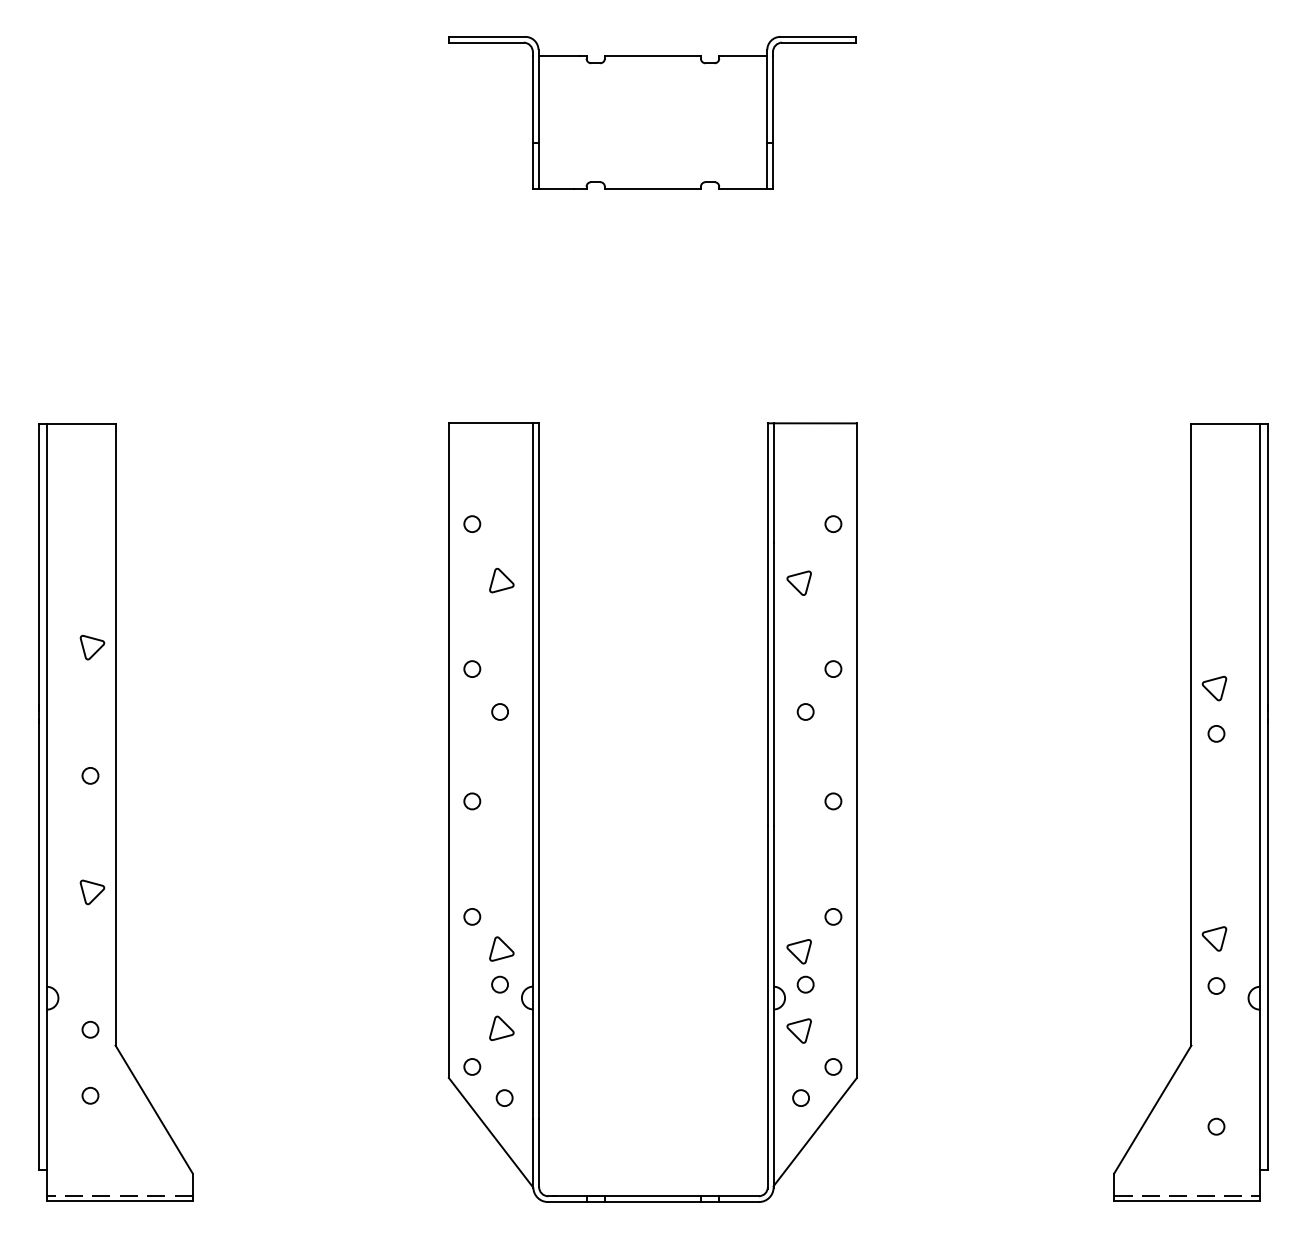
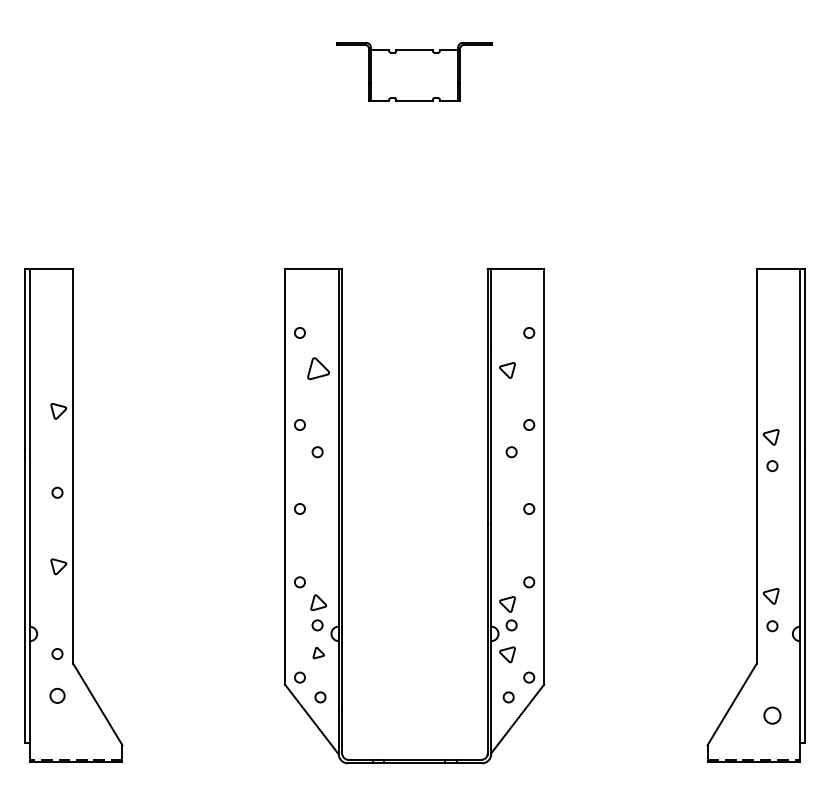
part: (652, 112) -> (414, 71), size x0.6
part: (501, 580) -> (318, 368), size x1.4
part: (501, 1027) -> (318, 652), size x0.7
circle: (90, 1095) -> (57, 695), size x1.4
circle: (1216, 1126) -> (772, 715), size x1.6

